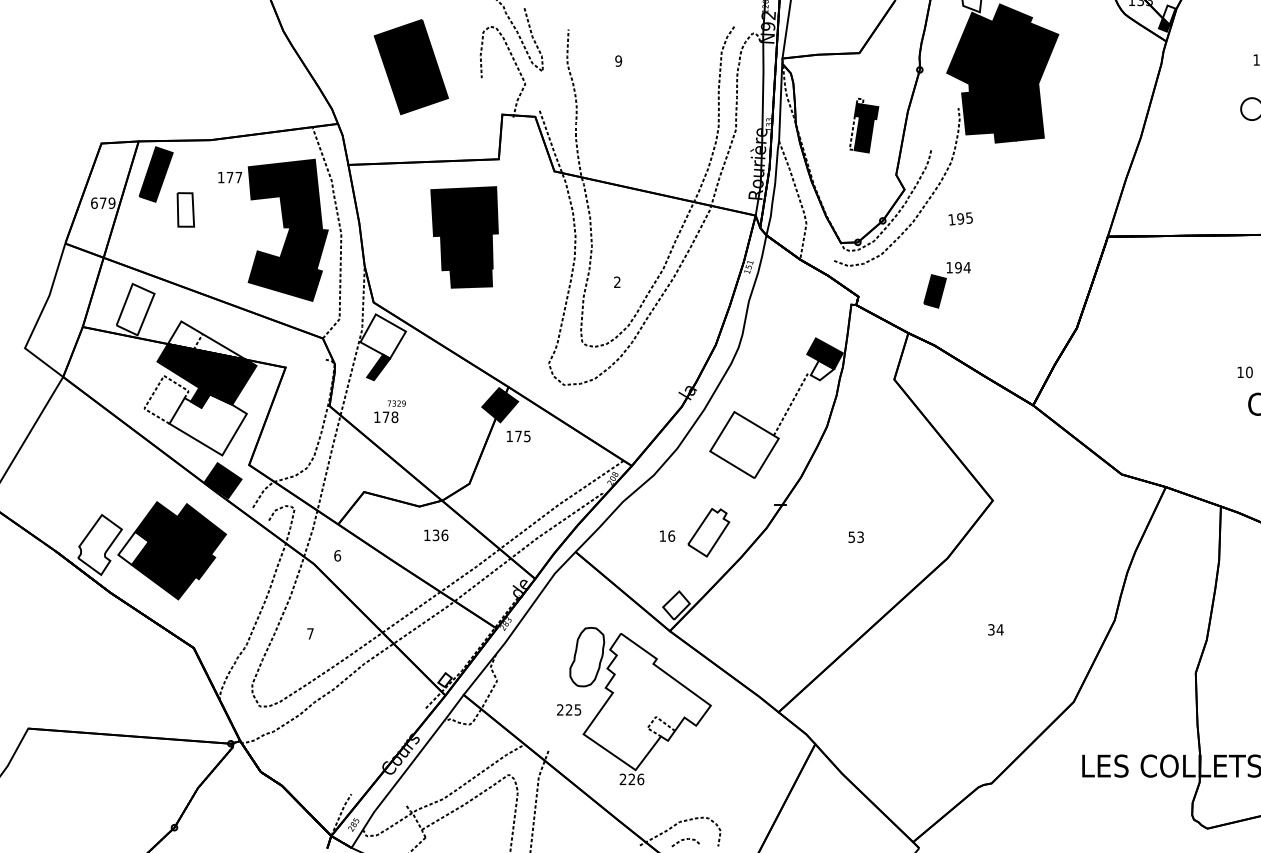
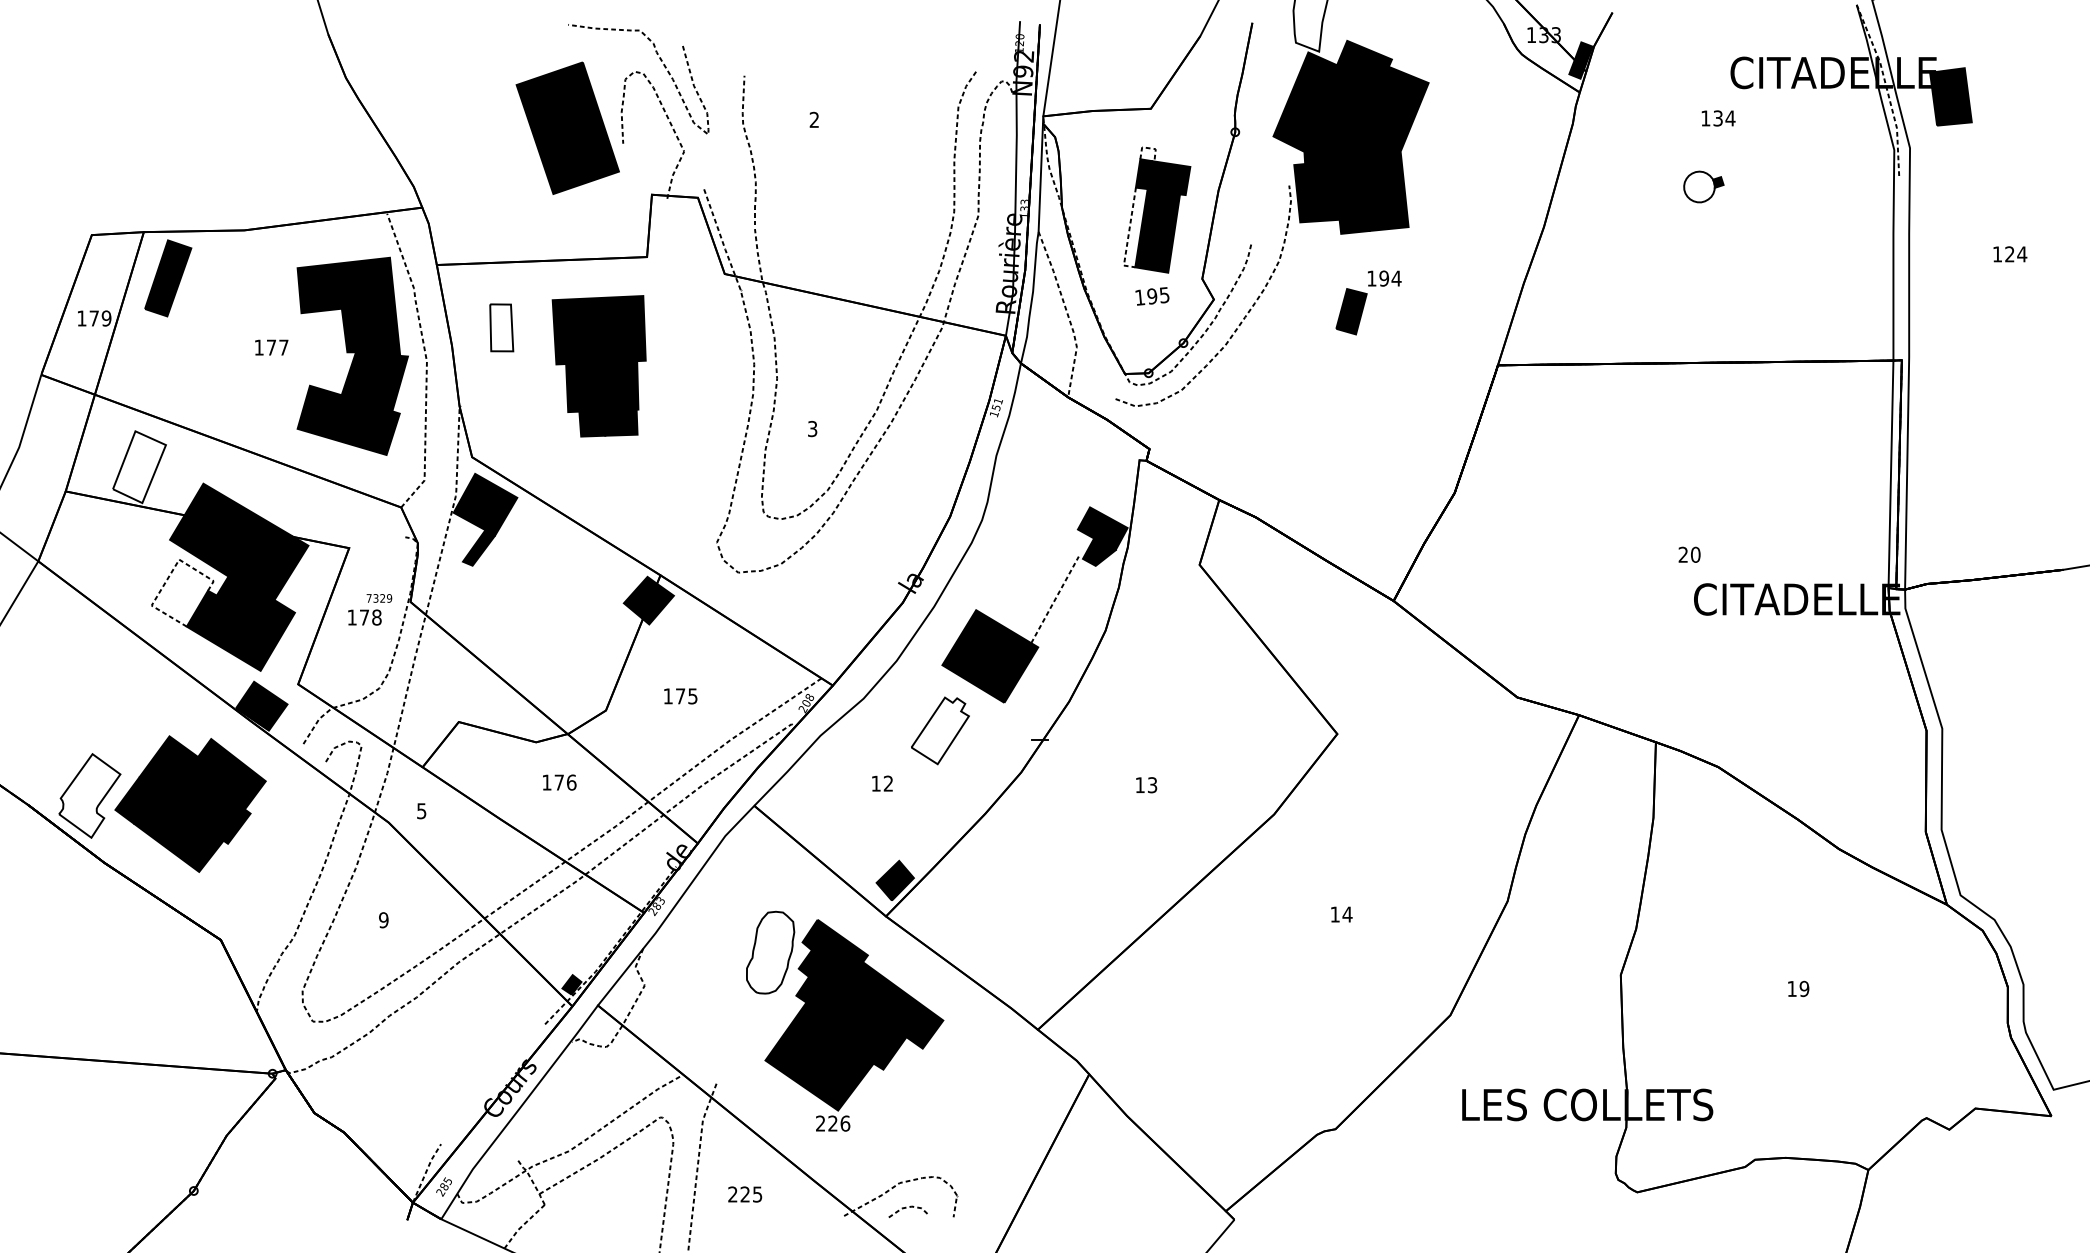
fill: (1169, 15) -> (1583, 55), added
text: (618, 61) -> (814, 120), 9 -> 2
part: (411, 66) -> (567, 127), moved
part: (864, 125) -> (1157, 209), size x1.67
text: (230, 177) -> (271, 347), moved
text: (94, 203) -> (81, 318), 679 -> 179
part: (185, 209) -> (501, 327), moved
text: (960, 218) -> (1152, 296), moved
text: (617, 282) -> (812, 429), 2 -> 3
part: (947, 284) -> (1368, 302), moved
fill: (383, 336) -> (485, 504), added
fill: (206, 340) -> (238, 510), added
fill: (821, 369) -> (1098, 551), added
text: (1239, 372) -> (1682, 554), 10 -> 20
text: (390, 411) -> (370, 609), moved
fill: (207, 424) -> (240, 627), added
text: (518, 436) -> (680, 696), moved
fill: (744, 445) -> (990, 656), added
part: (708, 532) -> (940, 730), moved
text: (435, 535) -> (558, 782), 136 -> 176
text: (671, 536) -> (888, 783), 16 -> 12
text: (851, 537) -> (1139, 785), 53 -> 13
fill: (133, 548) -> (136, 800), added
text: (337, 556) -> (421, 811), 6 -> 5
fill: (675, 605) -> (894, 880), added
text: (990, 629) -> (1334, 914), 34 -> 14
text: (310, 634) -> (383, 920), 7 -> 9
fill: (444, 679) -> (571, 984), added
fill: (647, 701) -> (854, 1014), added
text: (569, 709) -> (745, 1194), moved

